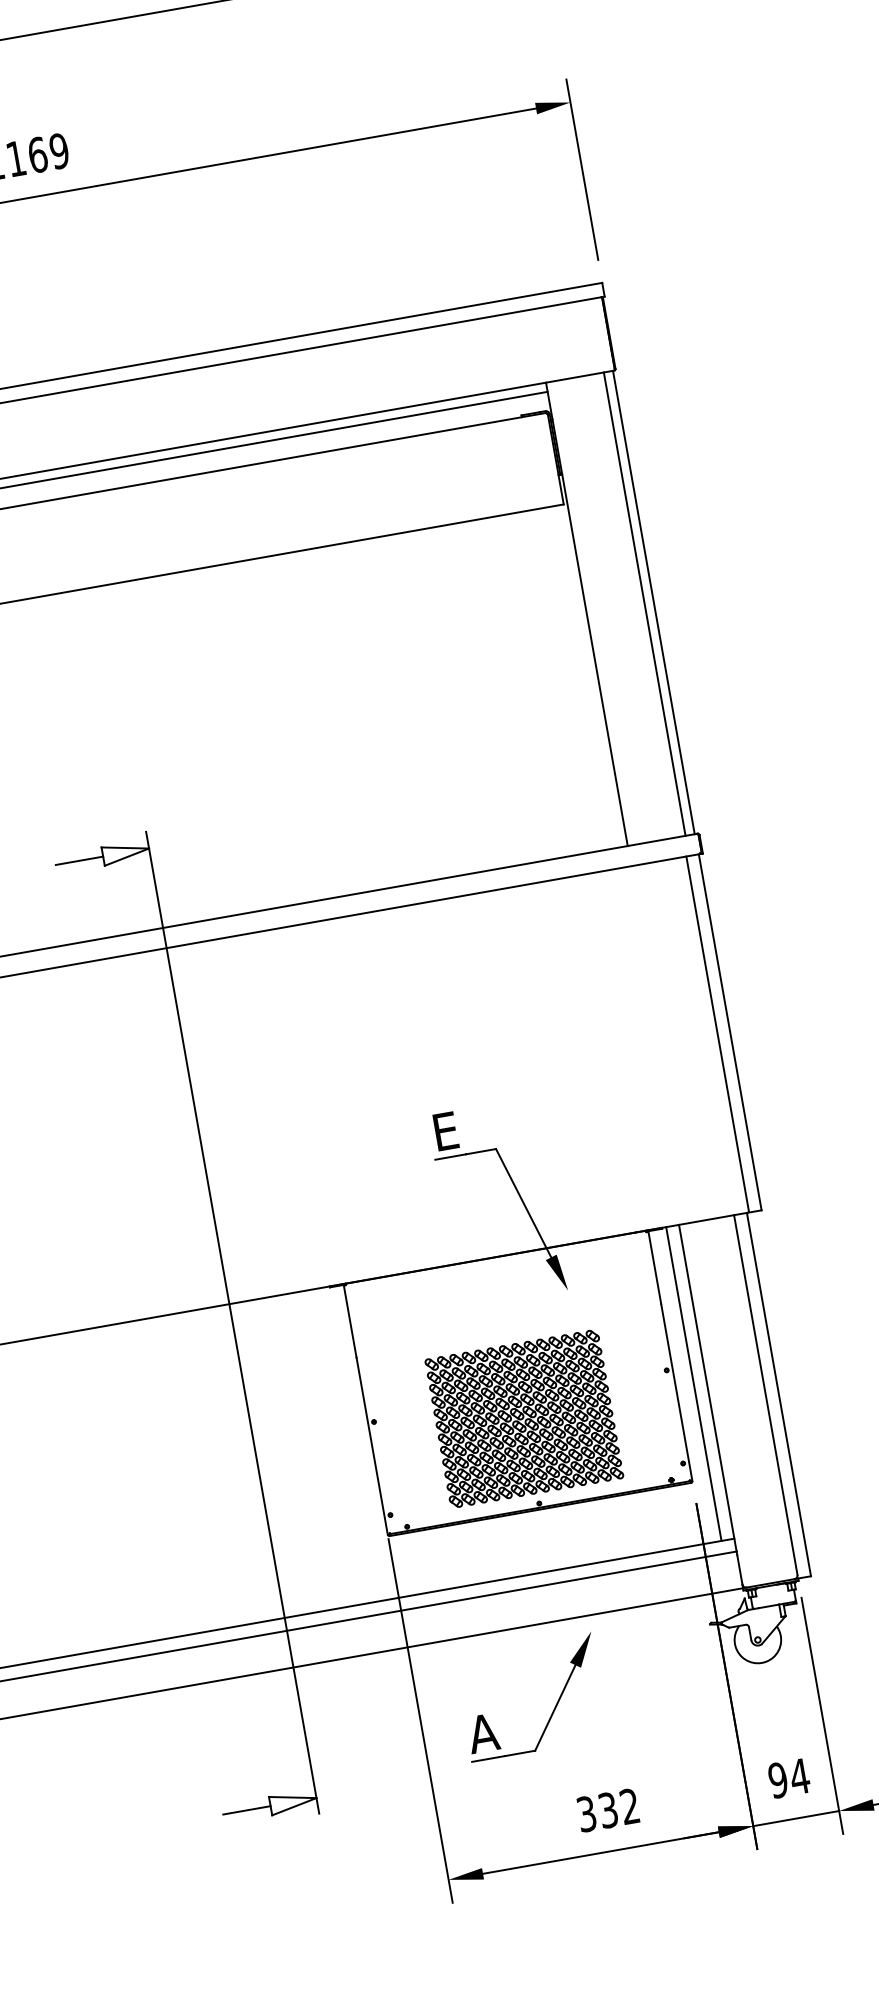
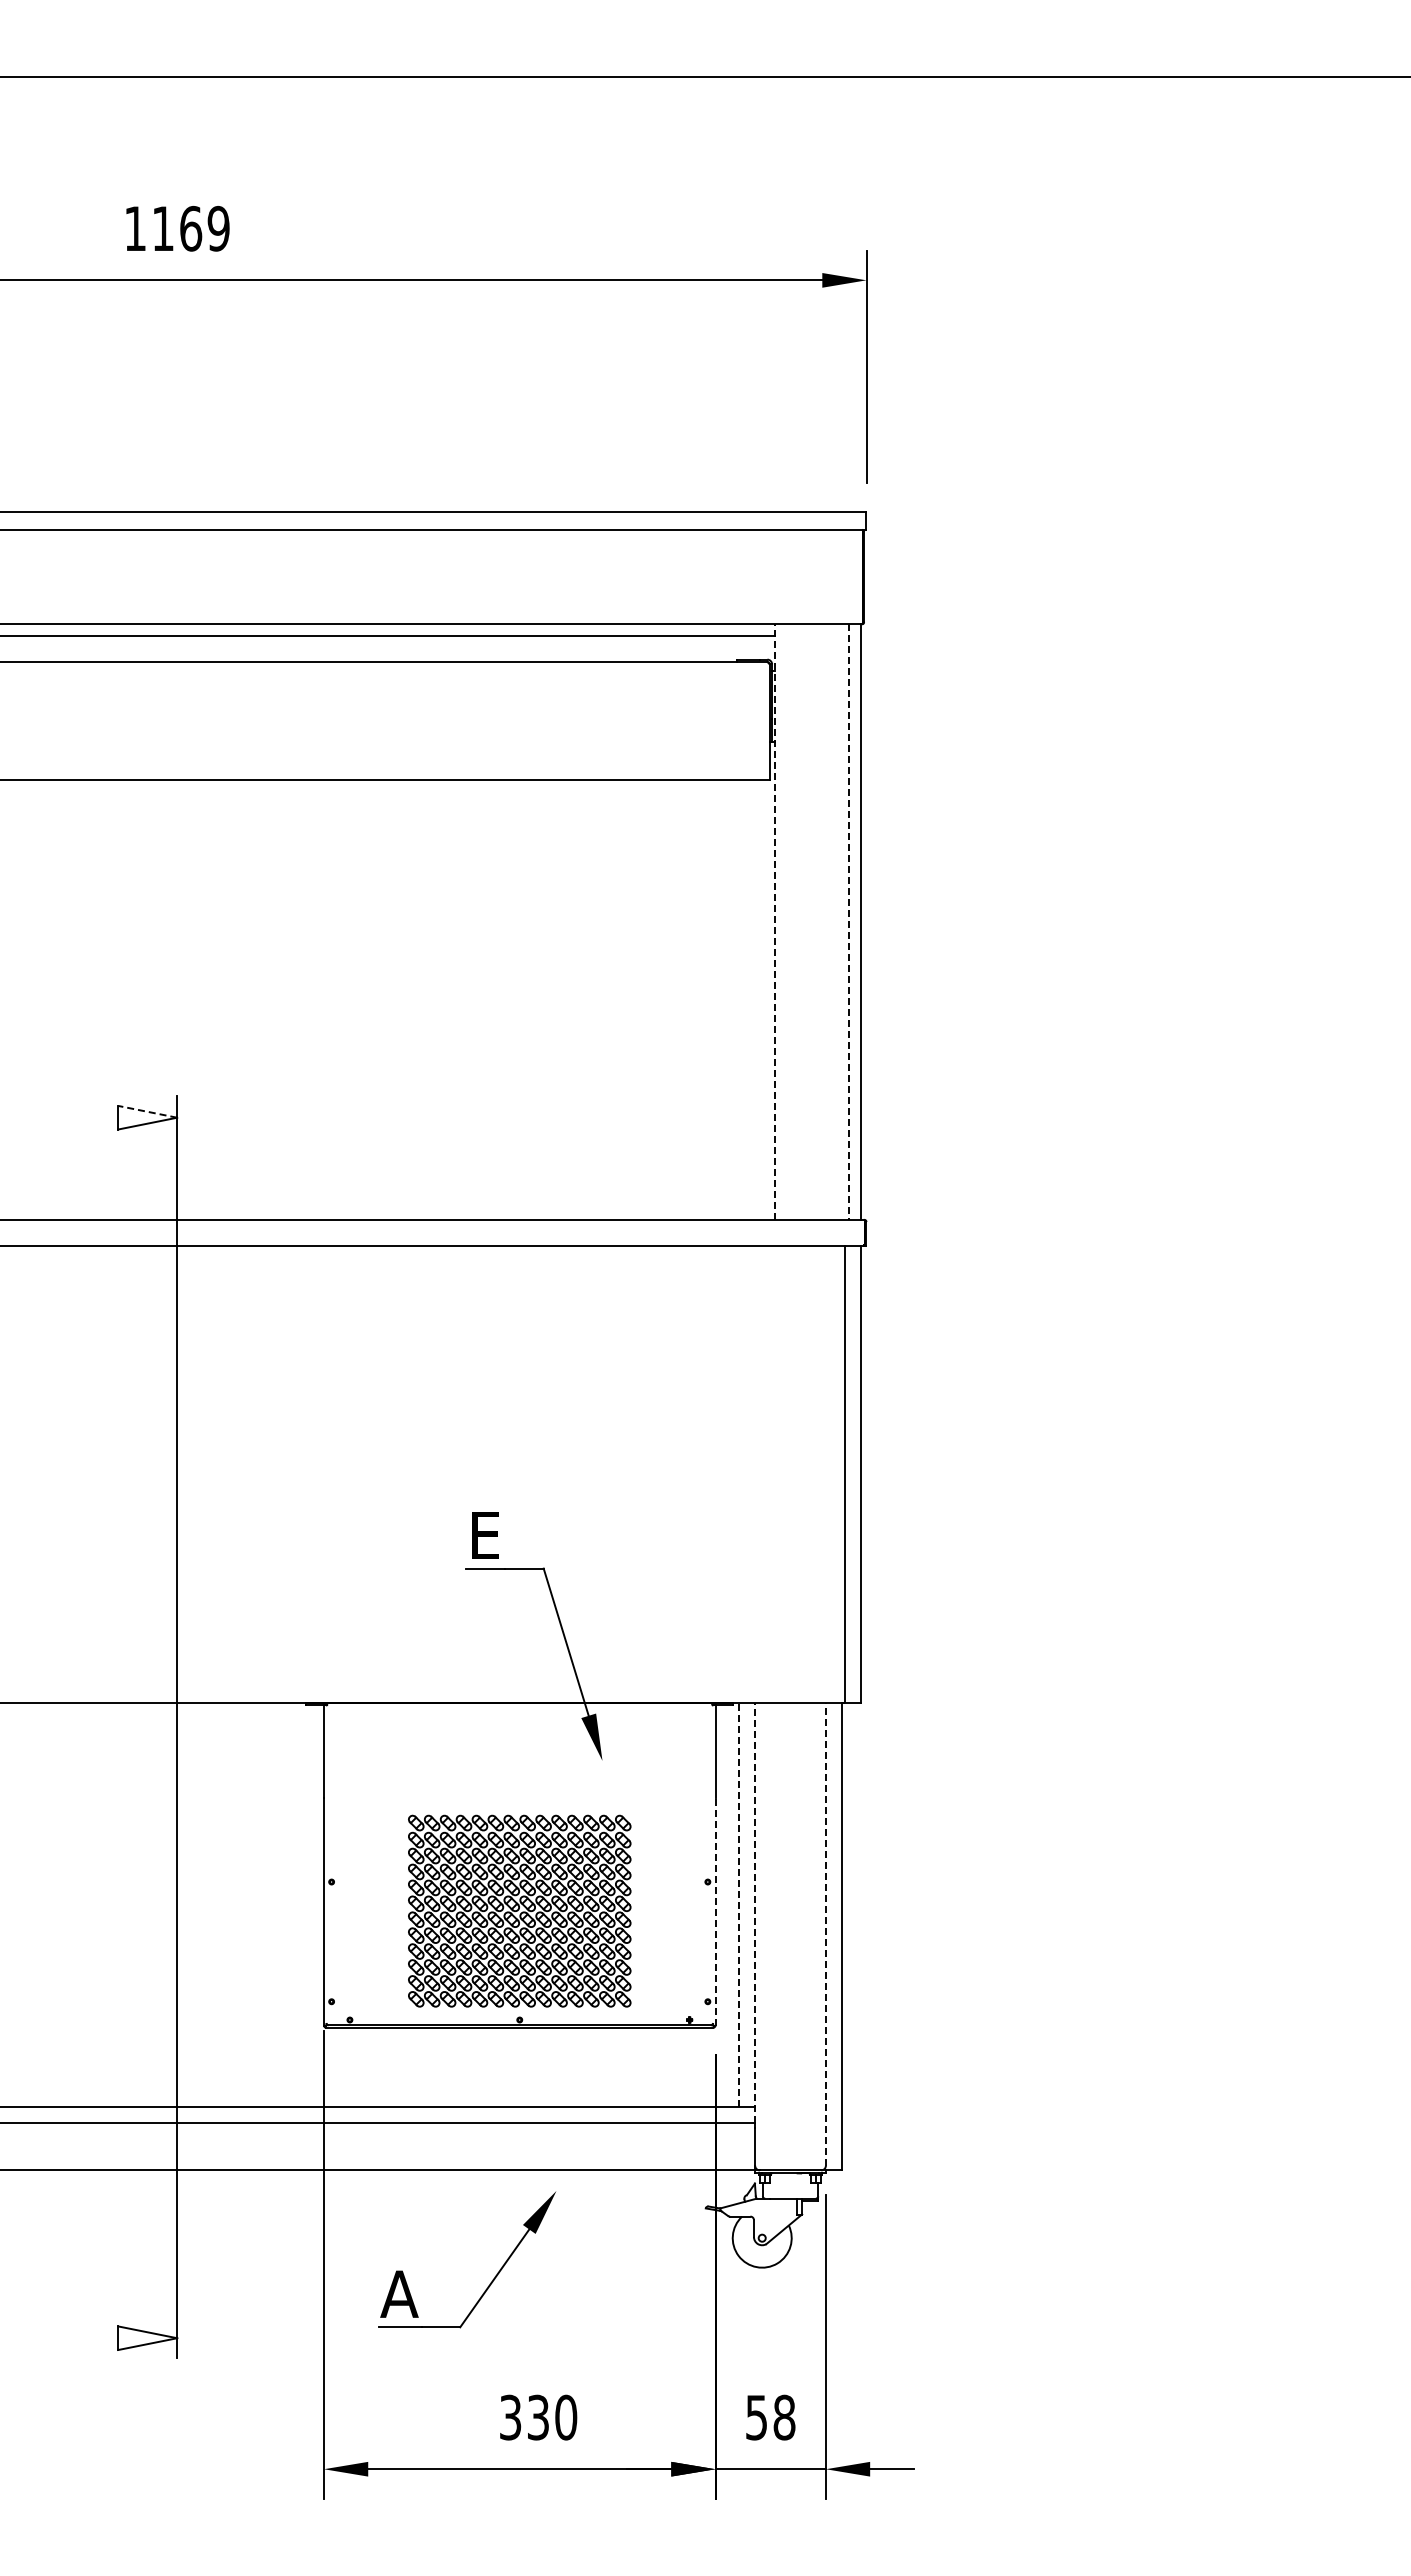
line: (644, 604) -> (848, 922), solid -> dashed
line: (586, 614) -> (774, 922), solid -> dashed
line: (125, 847) -> (147, 1111), solid -> dashed
line: (79, 860) -> (87, 1117), removed
line: (693, 1384) -> (738, 1905), solid -> dashed
line: (708, 1388) -> (755, 1913), solid -> dashed
line: (676, 1392) -> (715, 1911), solid -> dashed
line: (765, 1395) -> (825, 1934), solid -> dashed
text: (788, 1778) -> (770, 2417), 94 -> 58
text: (630, 1806) -> (566, 2417), 332 -> 330
line: (246, 1810) -> (87, 2338), removed

